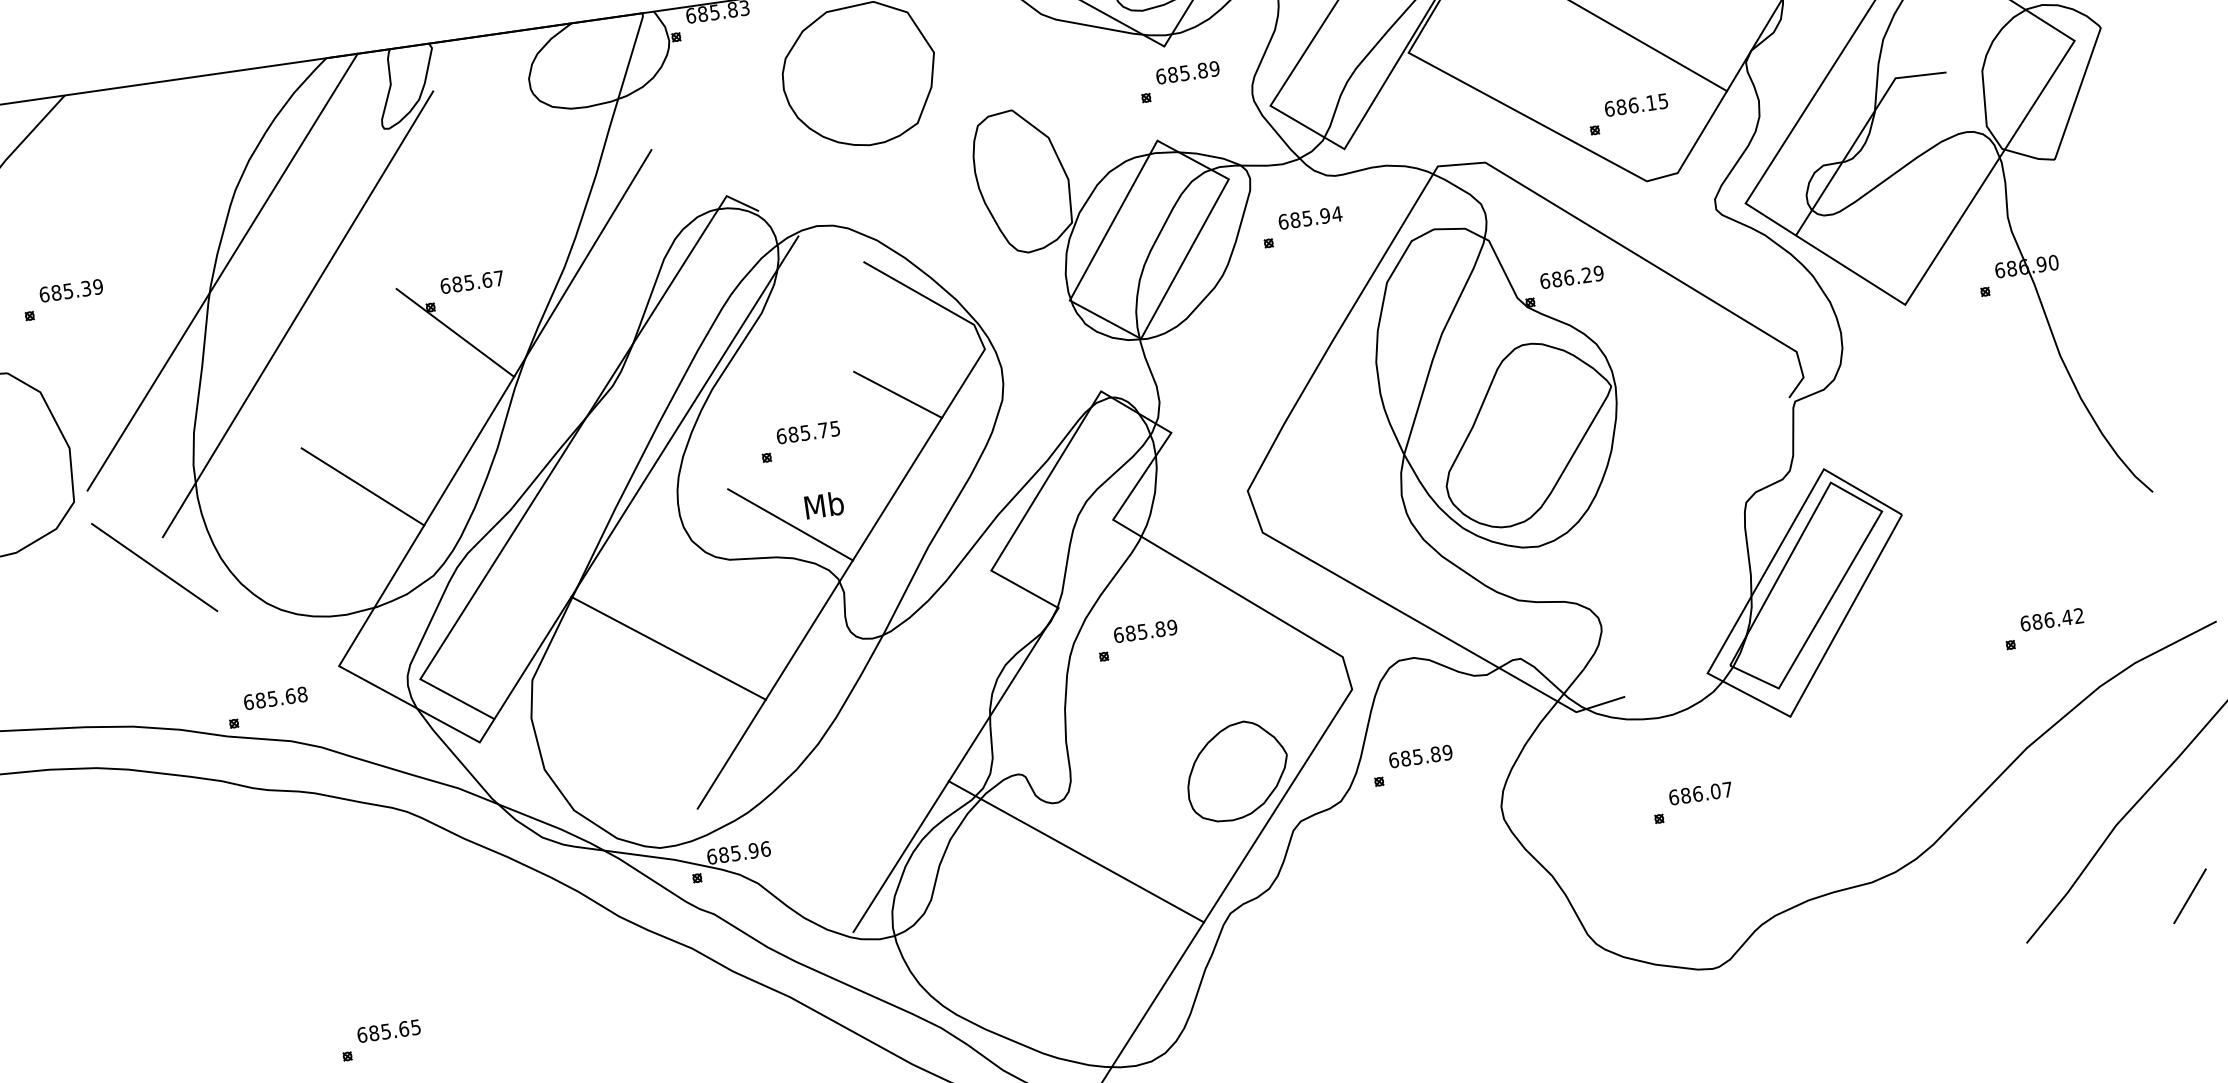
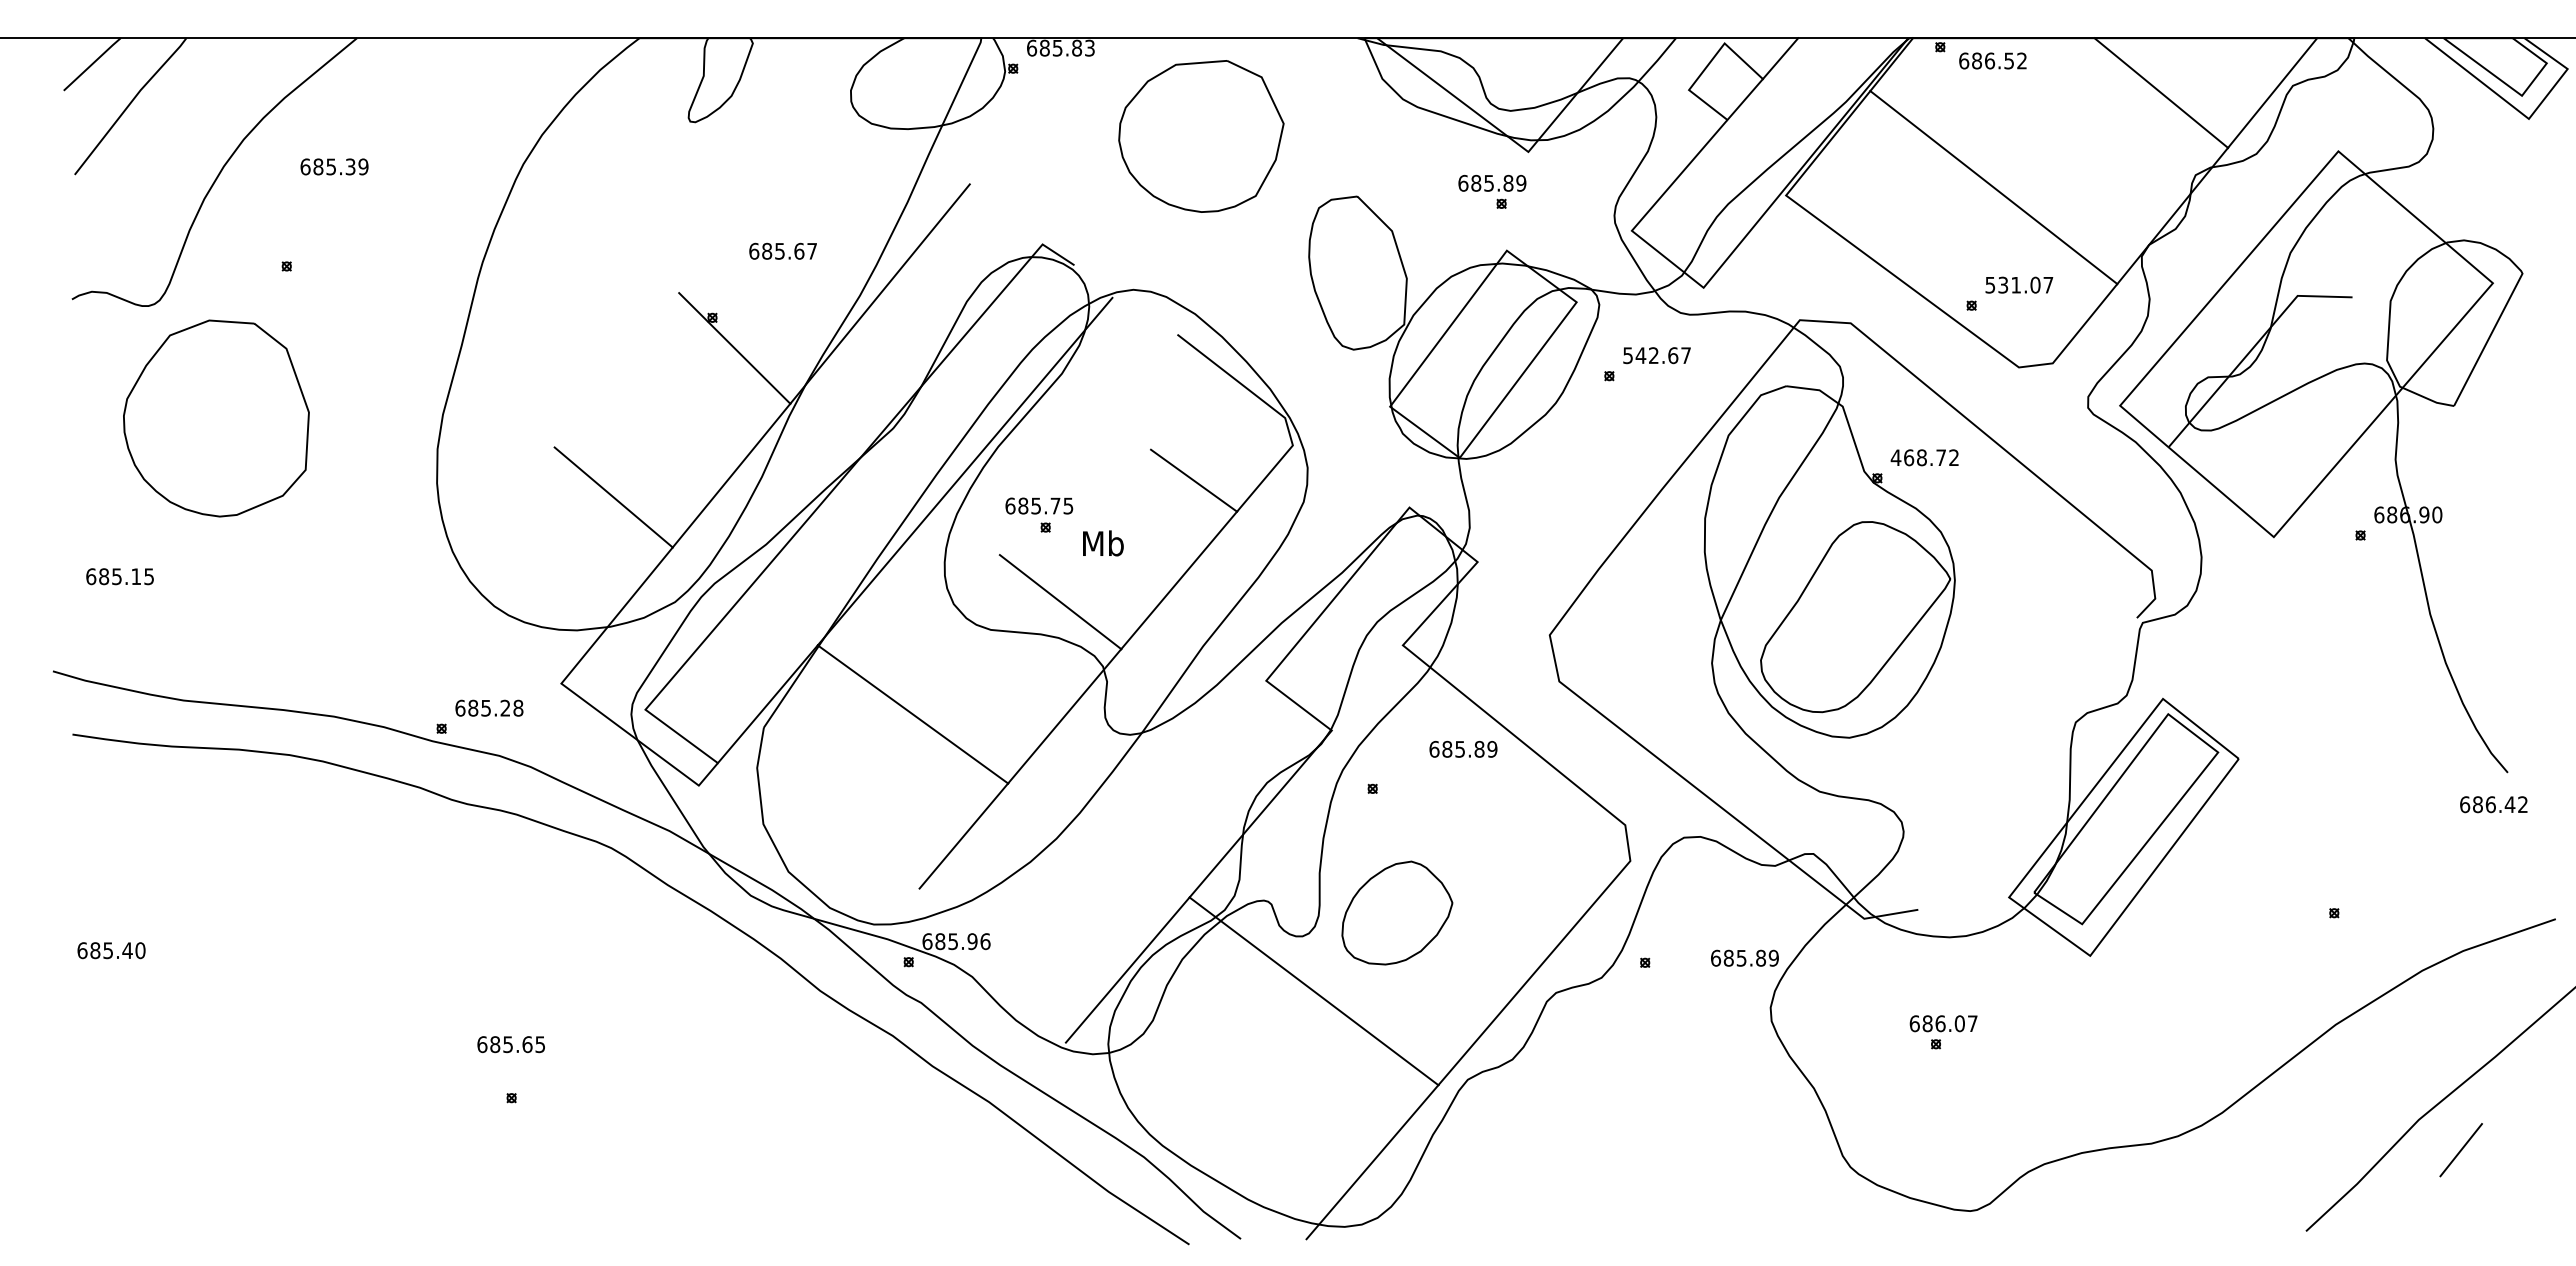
text: (1188, 72) -> (1492, 183), moved
text: (1636, 104) -> (2019, 284), 686.15 -> 531.07
text: (1310, 217) -> (1657, 355), 685.94 -> 542.67
line: (222, 271) -> (497, 248), removed
text: (1571, 277) -> (1924, 457), 686.29 -> 468.72
text: (471, 281) -> (782, 250), moved
text: (71, 290) -> (334, 166), moved
line: (297, 313) -> (570, 304), removed
text: (808, 432) -> (1039, 505), moved
text: (824, 505) -> (1103, 543), moved
line: (154, 566) -> (380, 550), removed
text: (2051, 619) -> (2493, 804), moved
text: (1145, 631) -> (1463, 749), moved
text: (290, 695) -> (505, 707), 685.68 -> 685.28
text: (1420, 755) -> (1744, 957), moved
part: (1237, 770) -> (1397, 912), moved
text: (1700, 793) -> (1943, 1023), moved
line: (2189, 896) -> (2460, 1150), moved
text: (388, 1031) -> (510, 1044), moved

